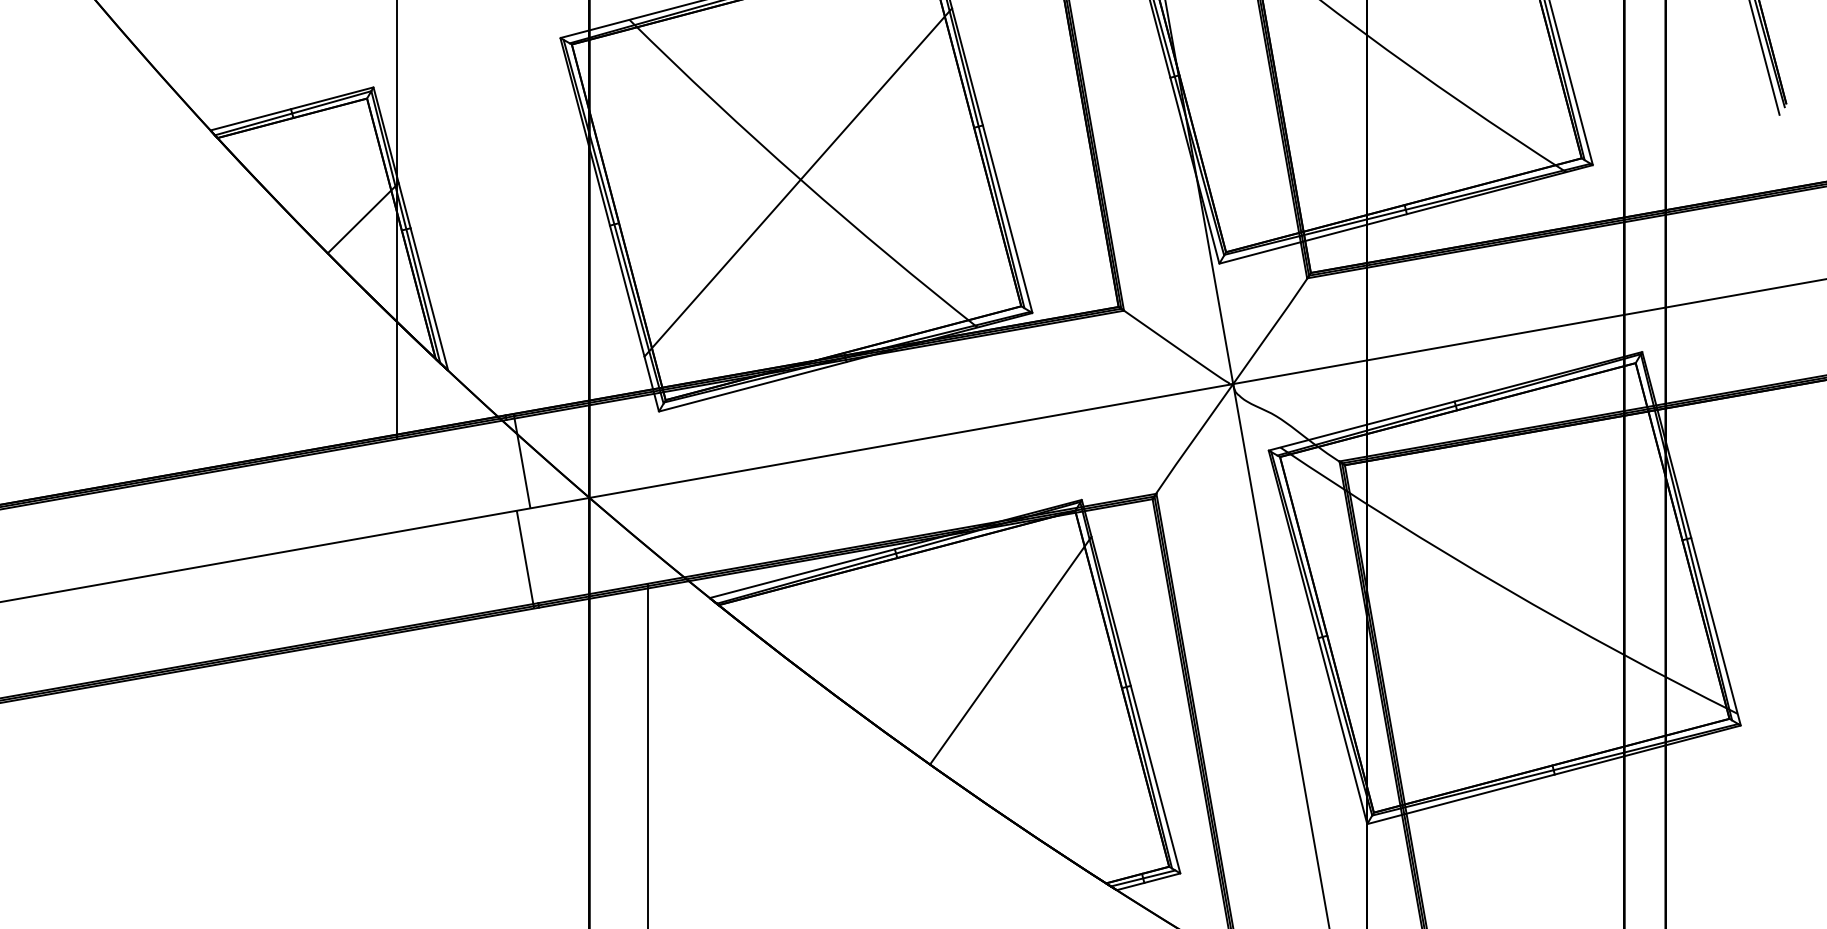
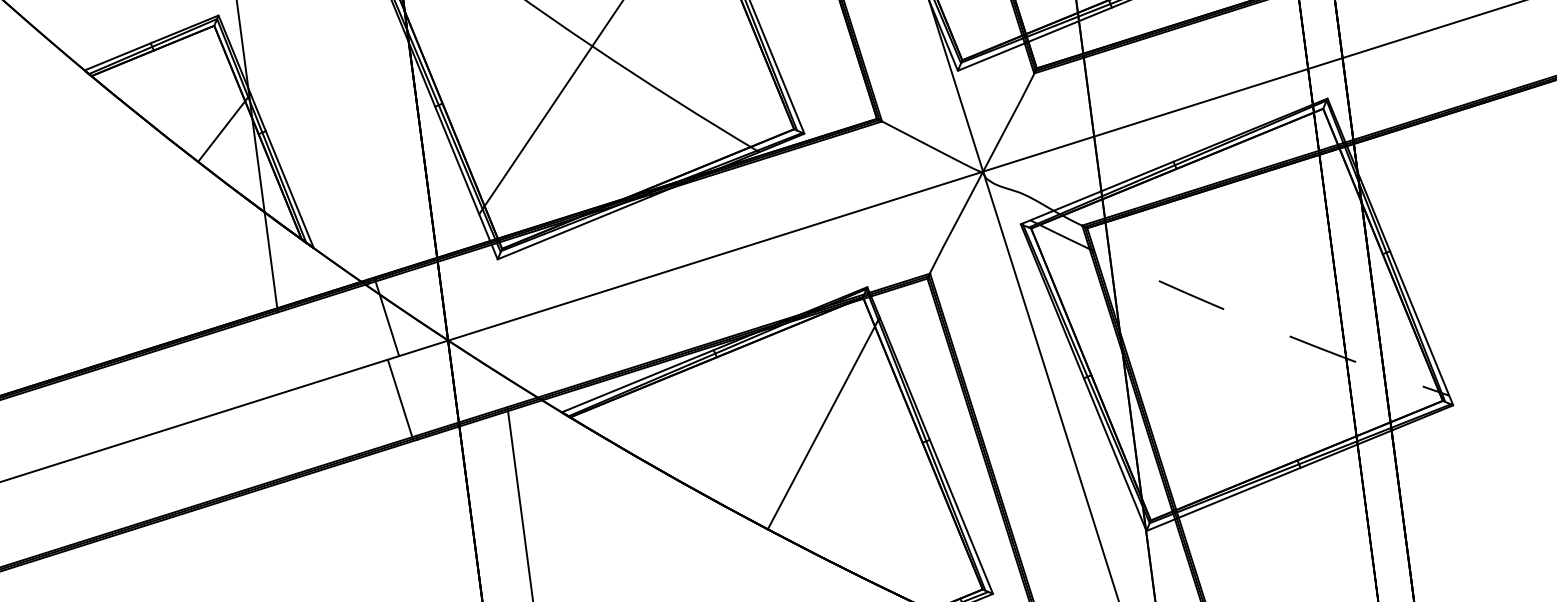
arc: (1504, 588) -> (1236, 315), solid -> dashed

